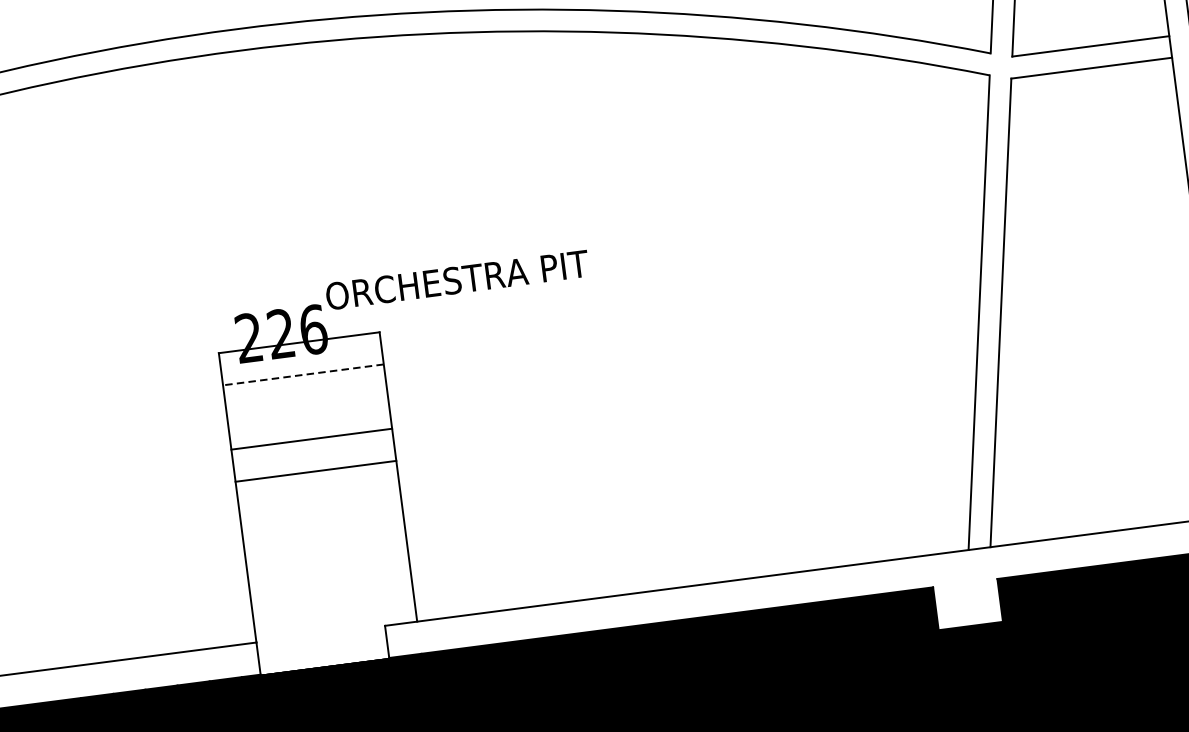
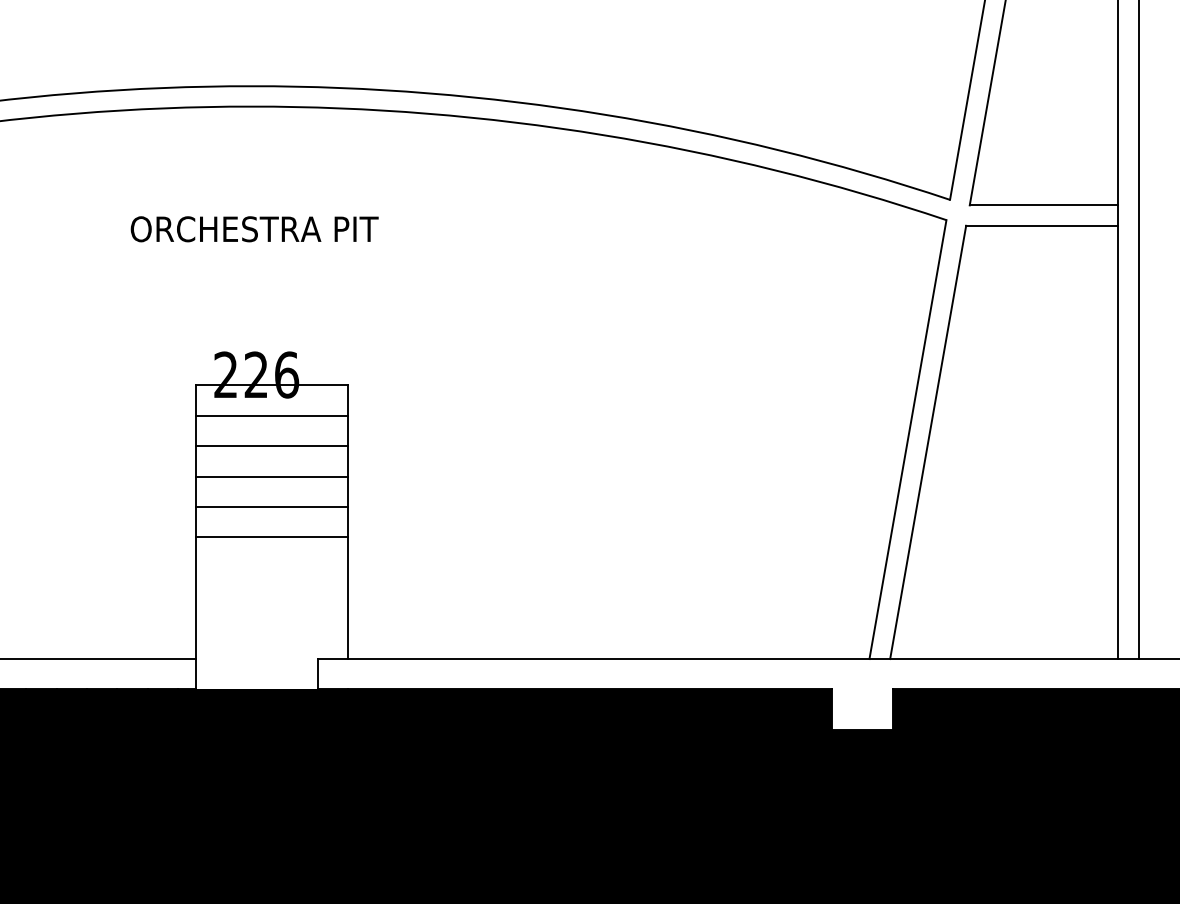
text: (457, 280) -> (254, 229), moved
line: (302, 374) -> (271, 415), dashed -> solid
line: (308, 407) -> (272, 446), added
line: (320, 503) -> (272, 537), added

